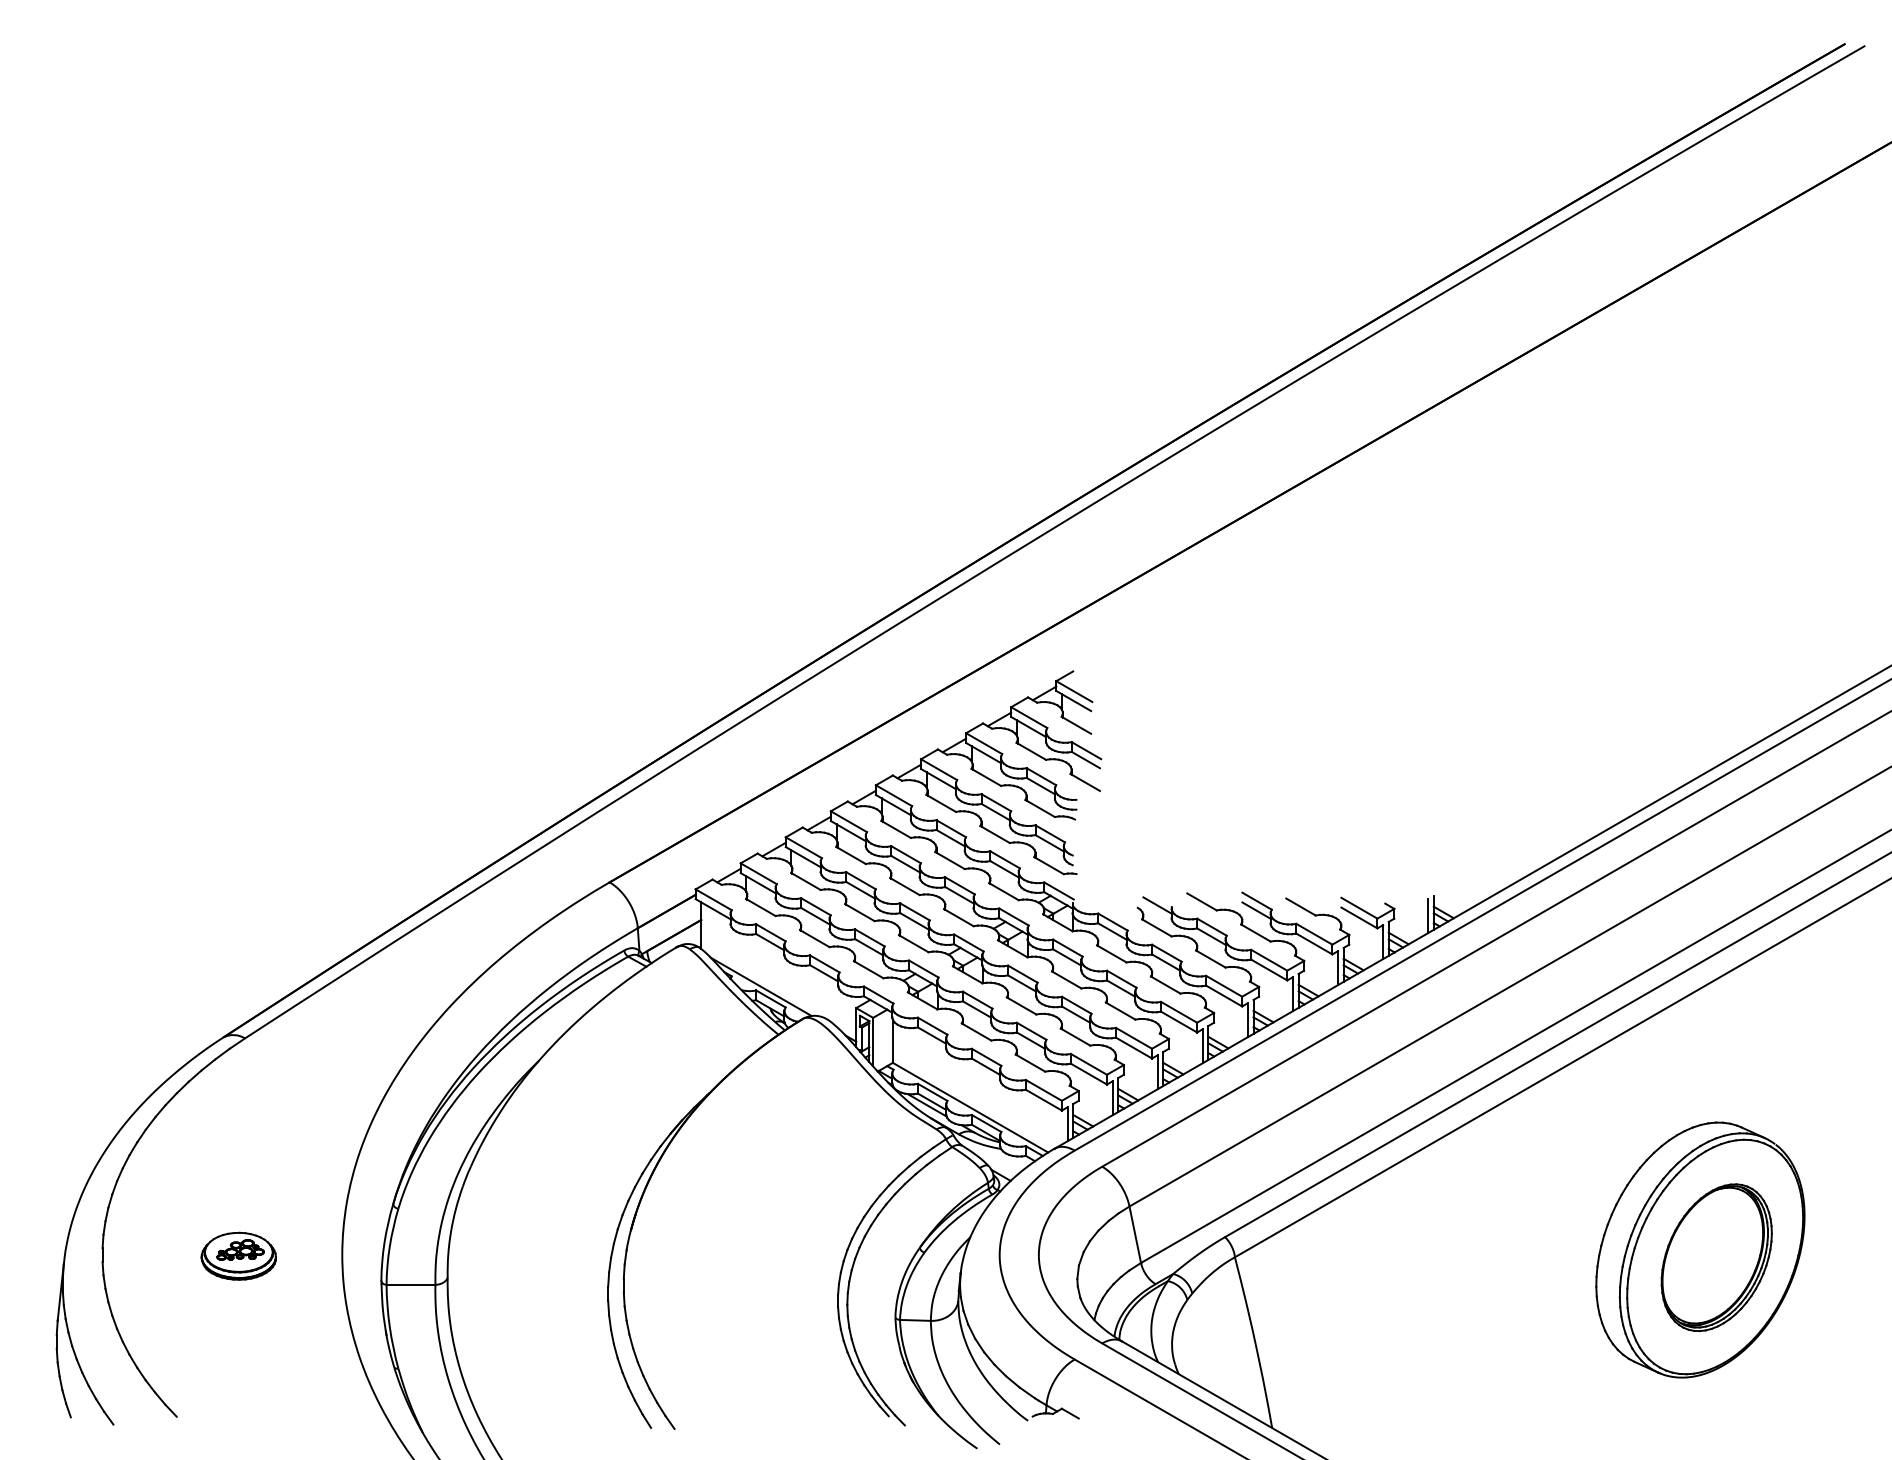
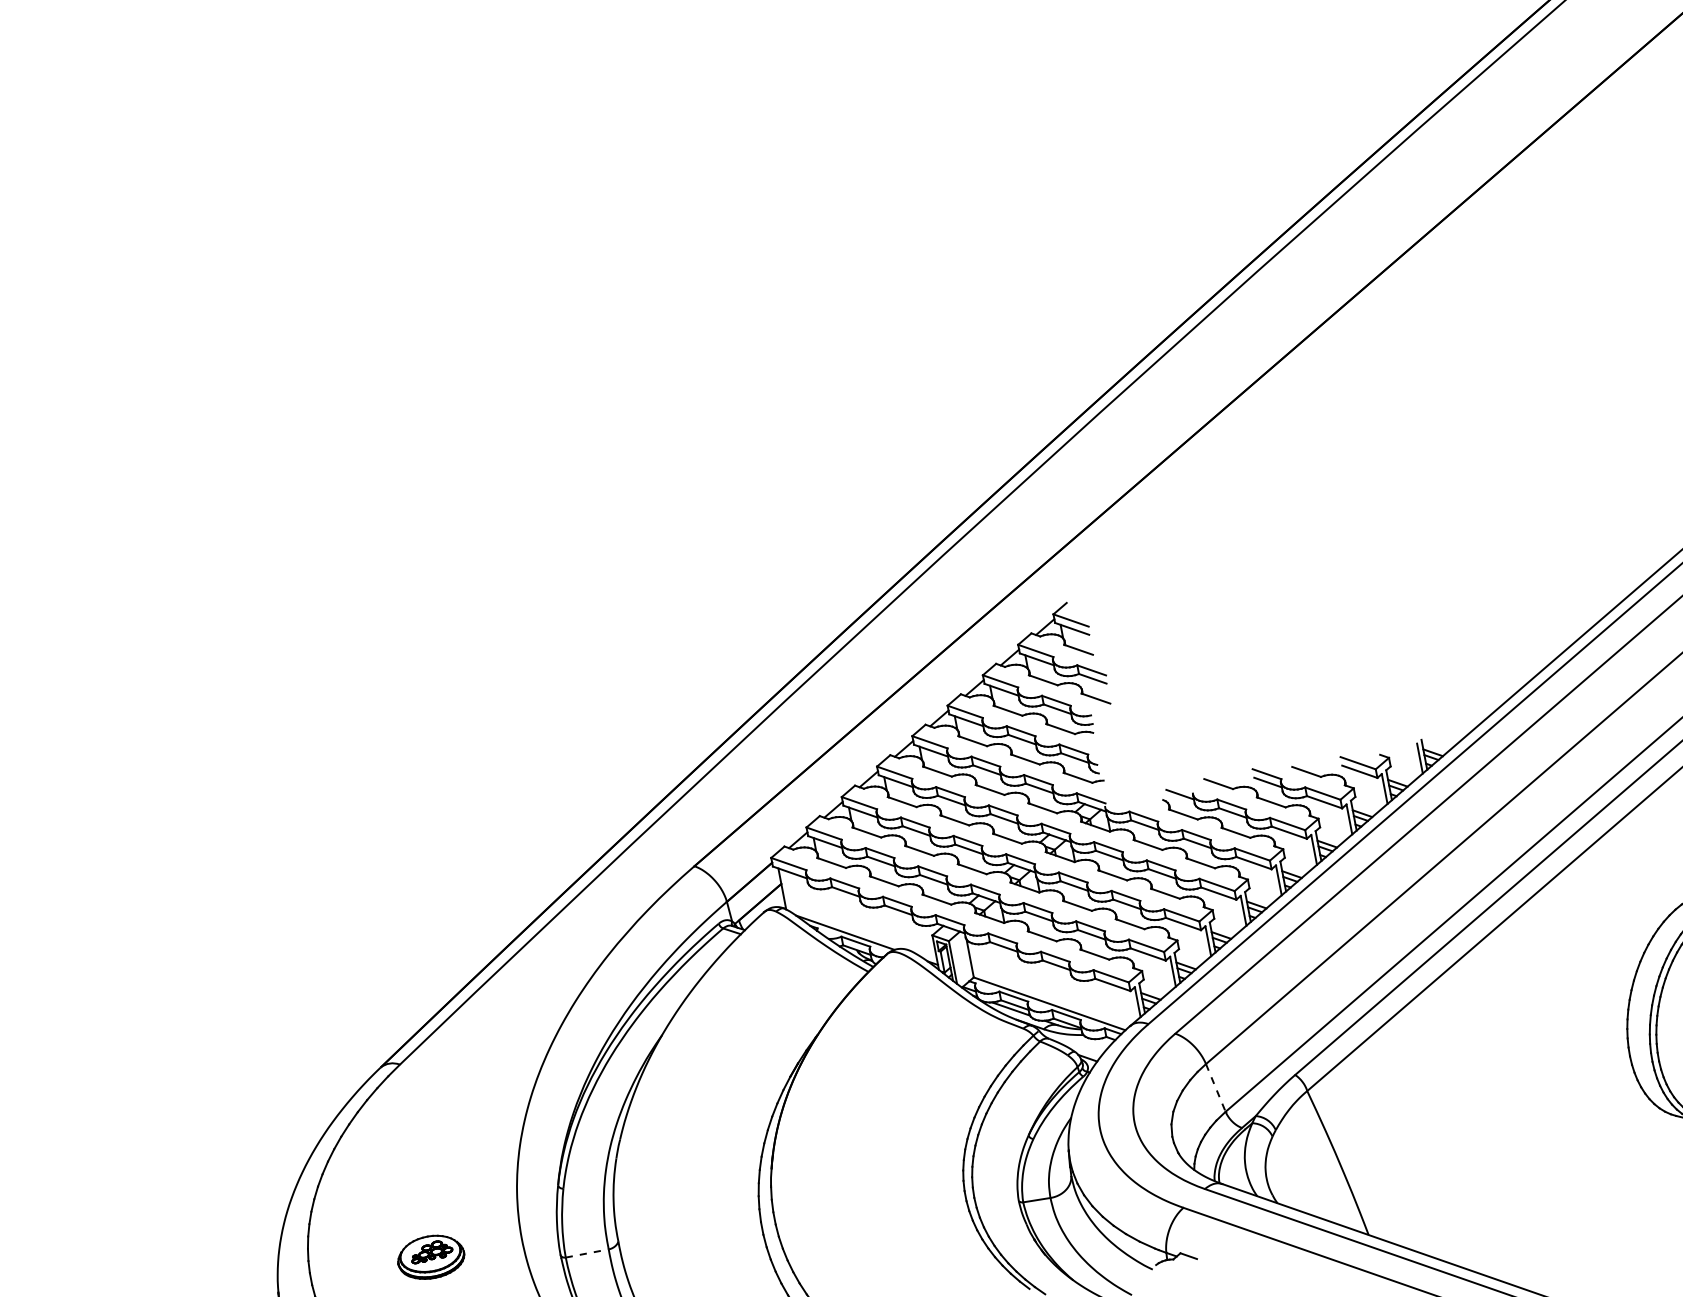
line: (1135, 1234) -> (1215, 1087), solid -> dashed
line: (411, 1284) -> (587, 1253), solid -> dashed

